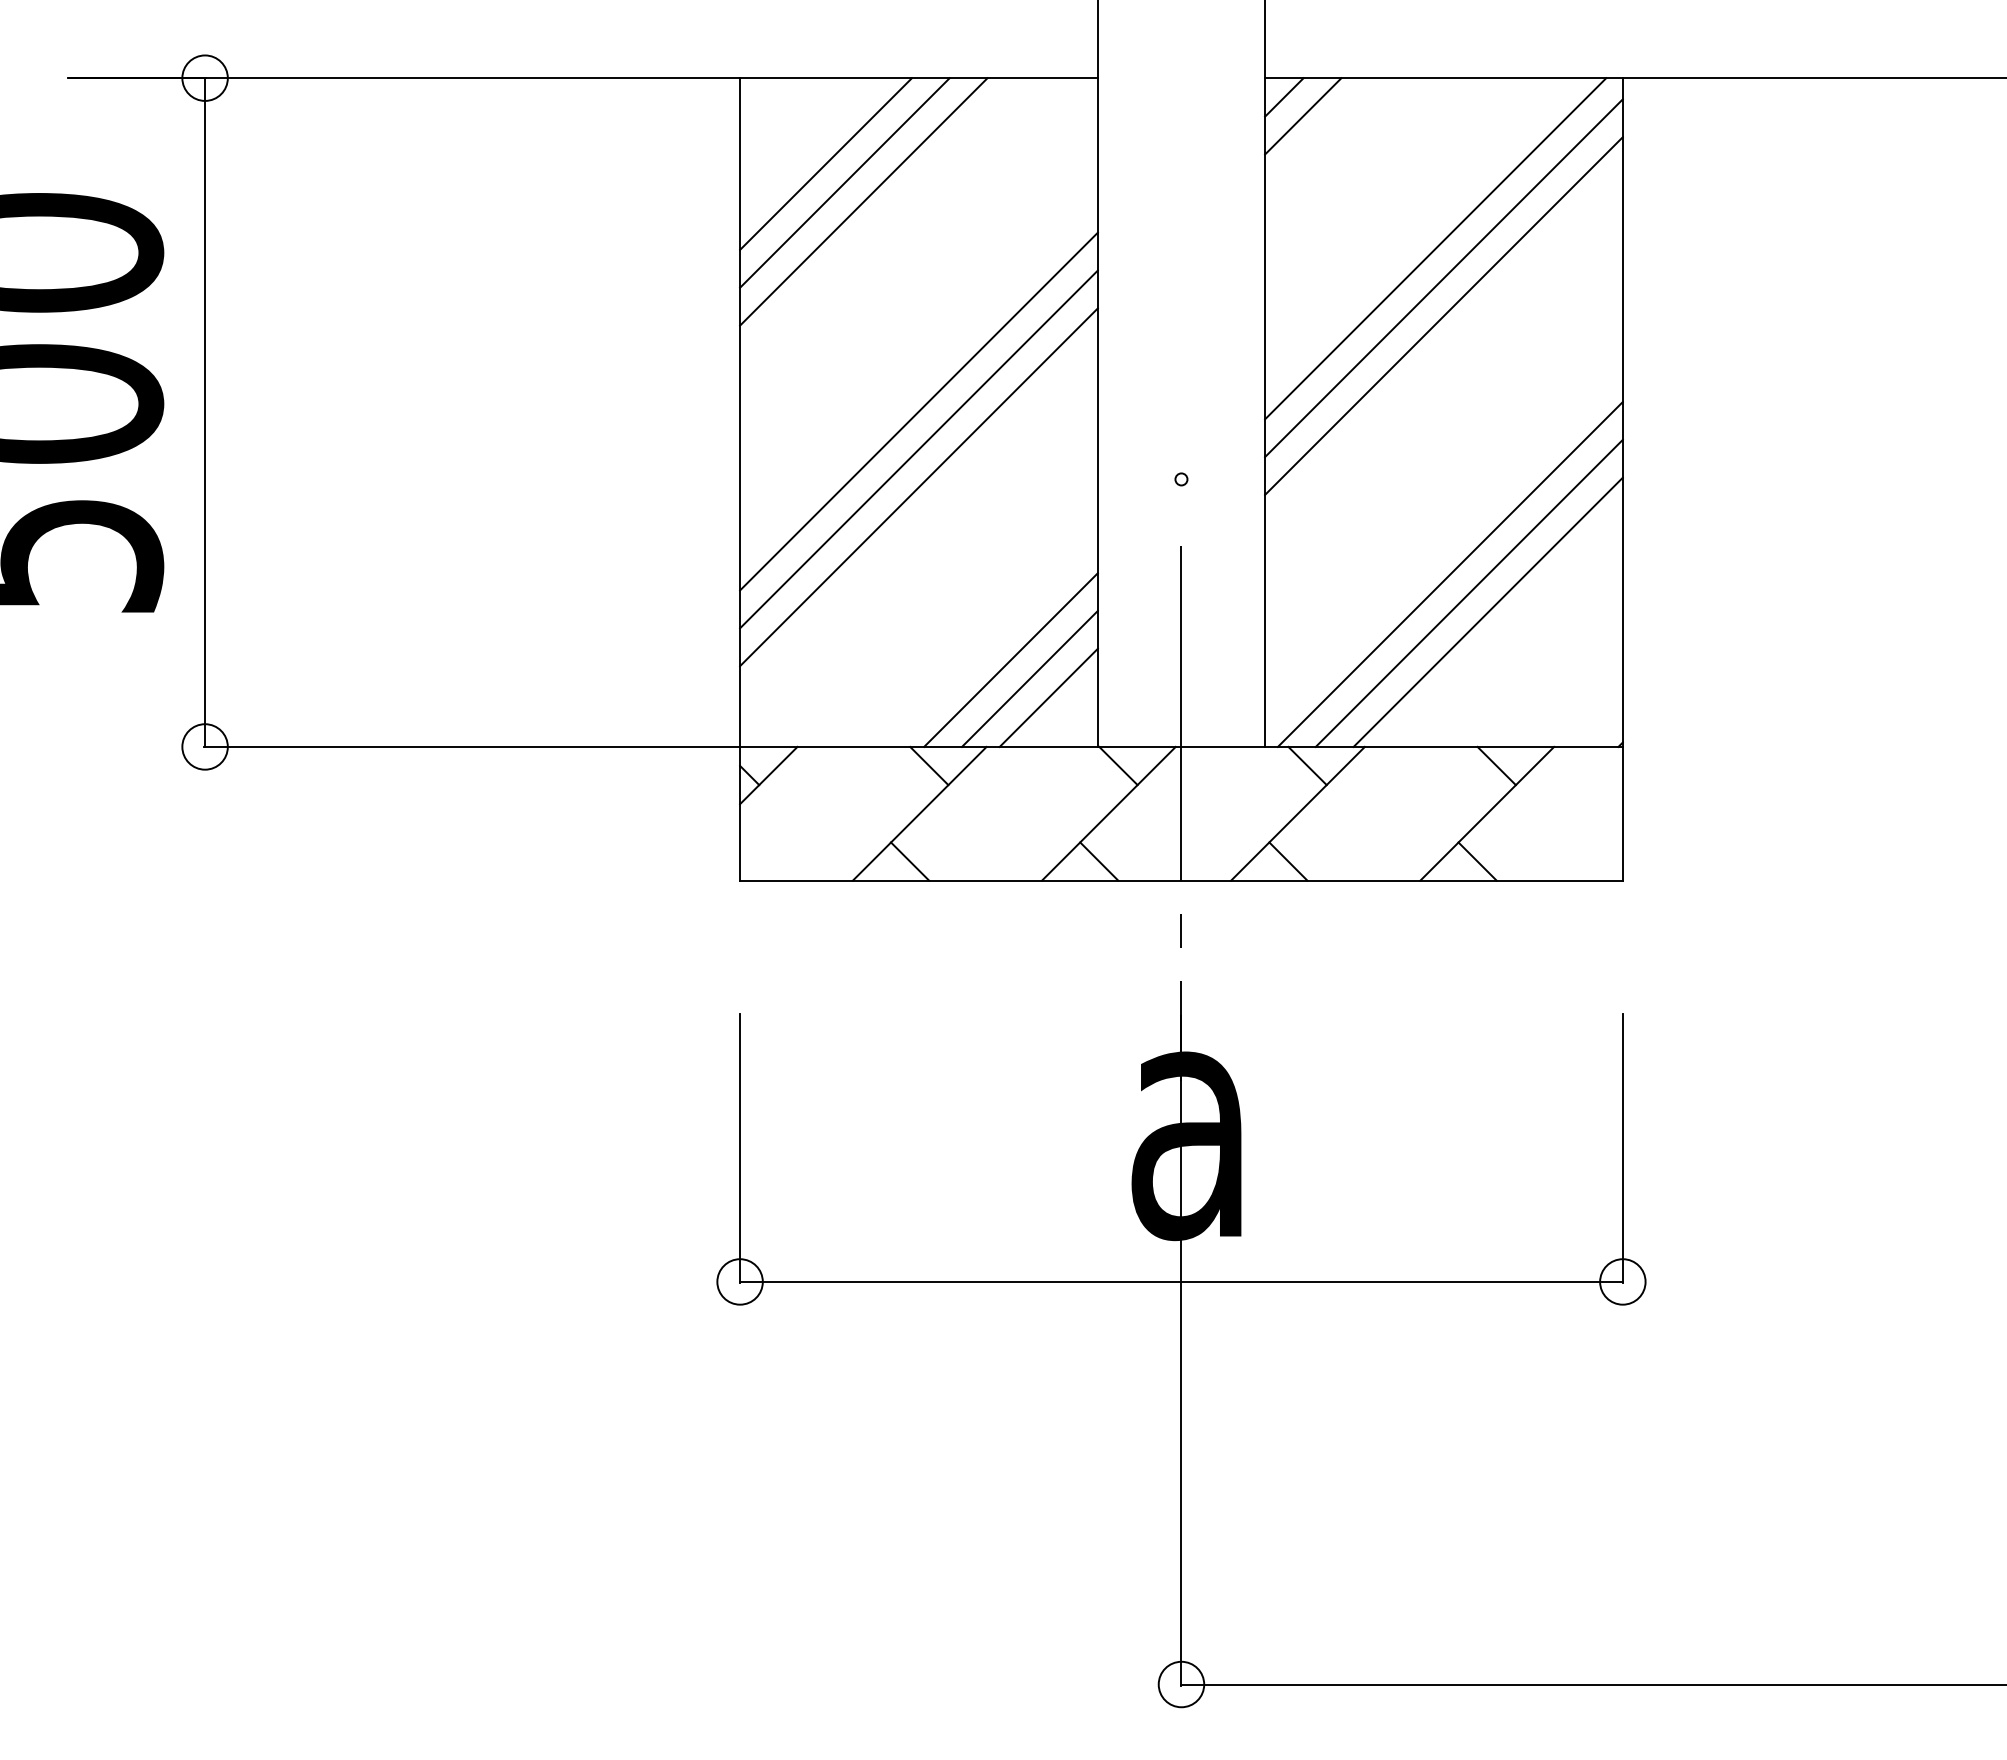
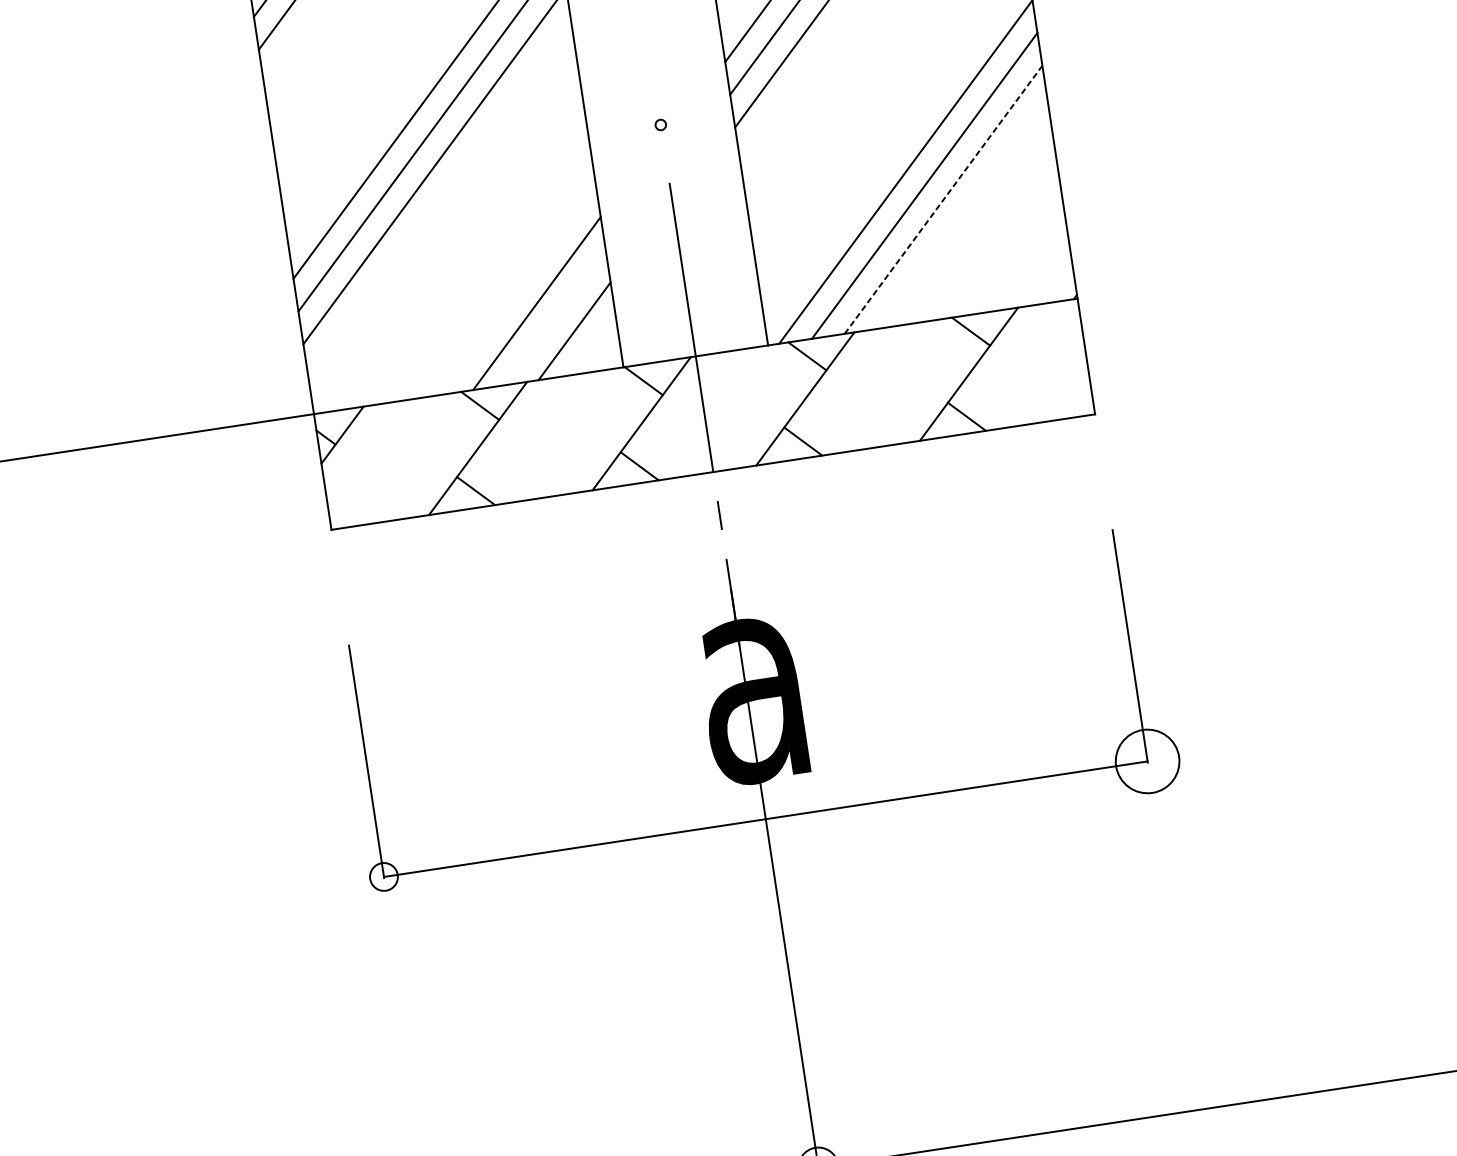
line: (1488, 611) -> (943, 199), solid -> dashed
line: (1029, 678) -> (555, 317), removed
circle: (739, 1281) -> (383, 876), size x0.7
circle: (1622, 1281) -> (1147, 761), size x1.6

